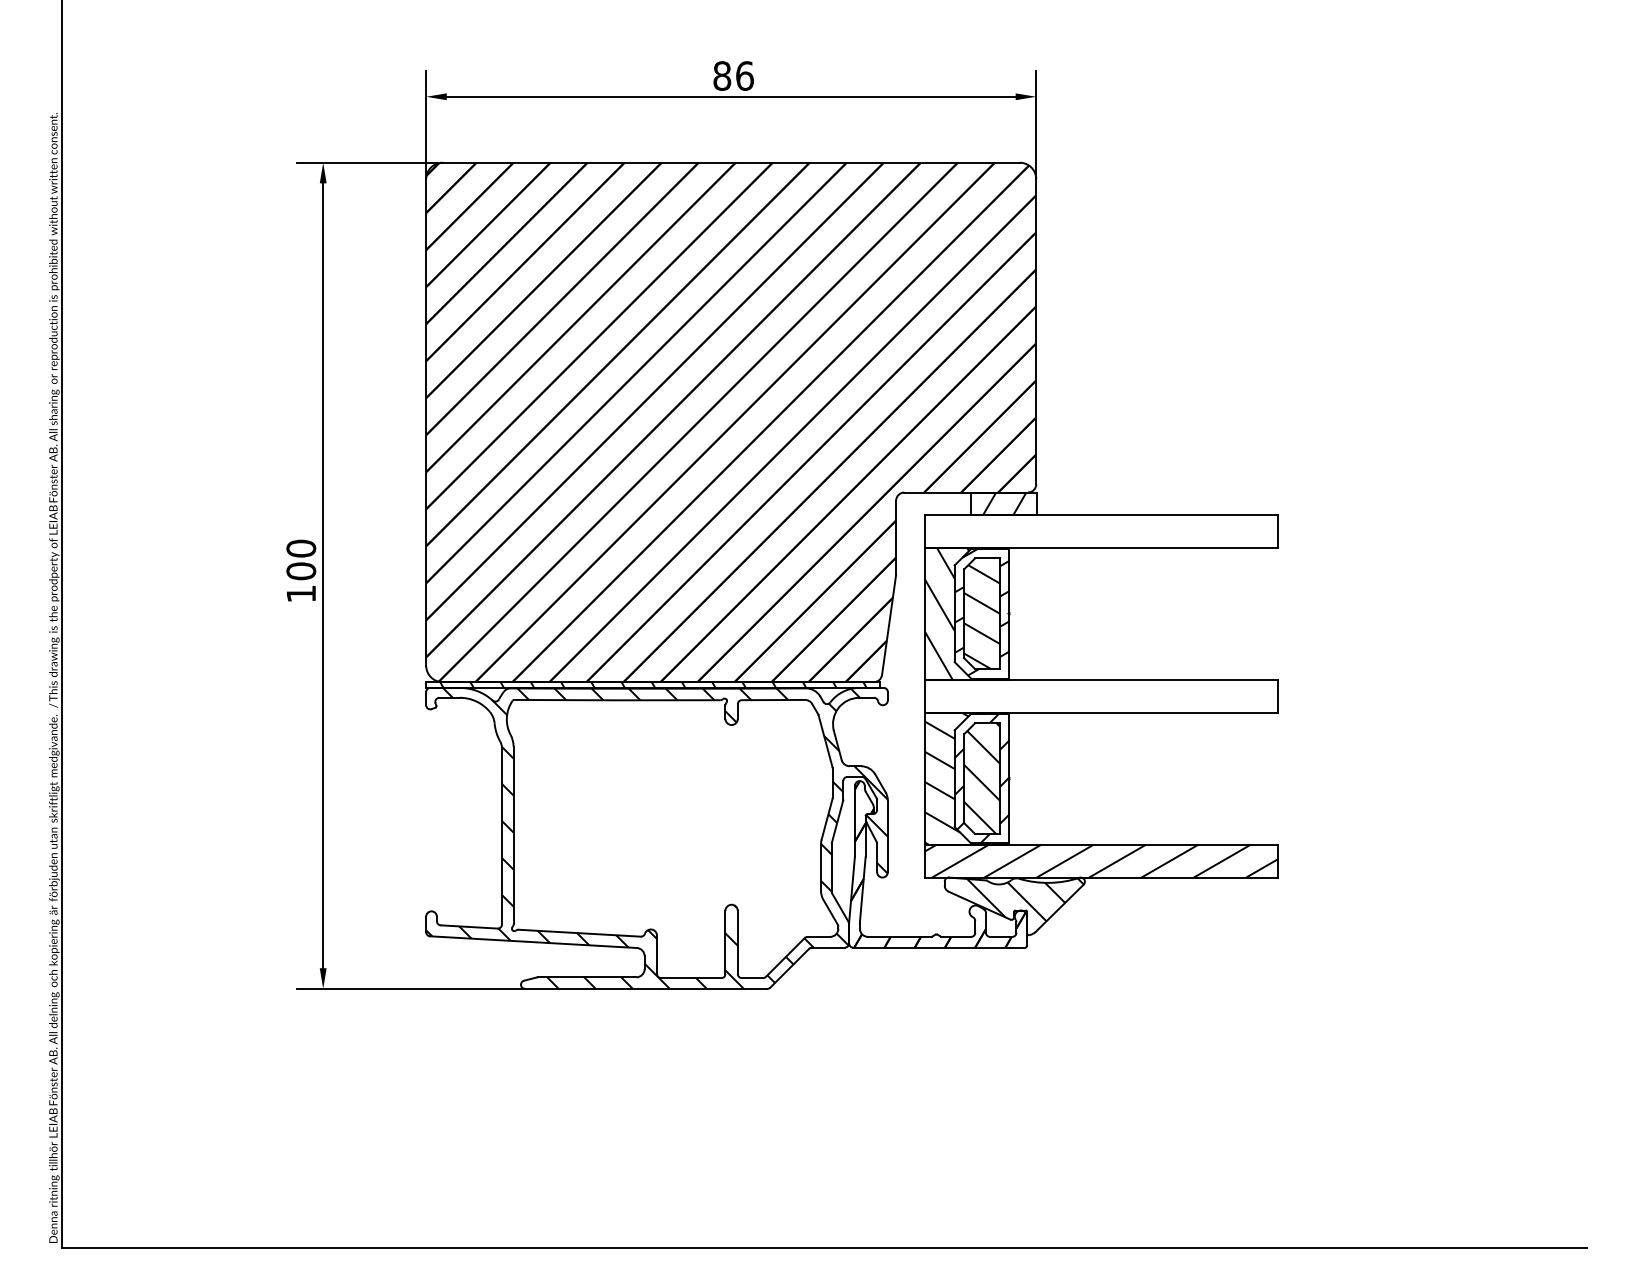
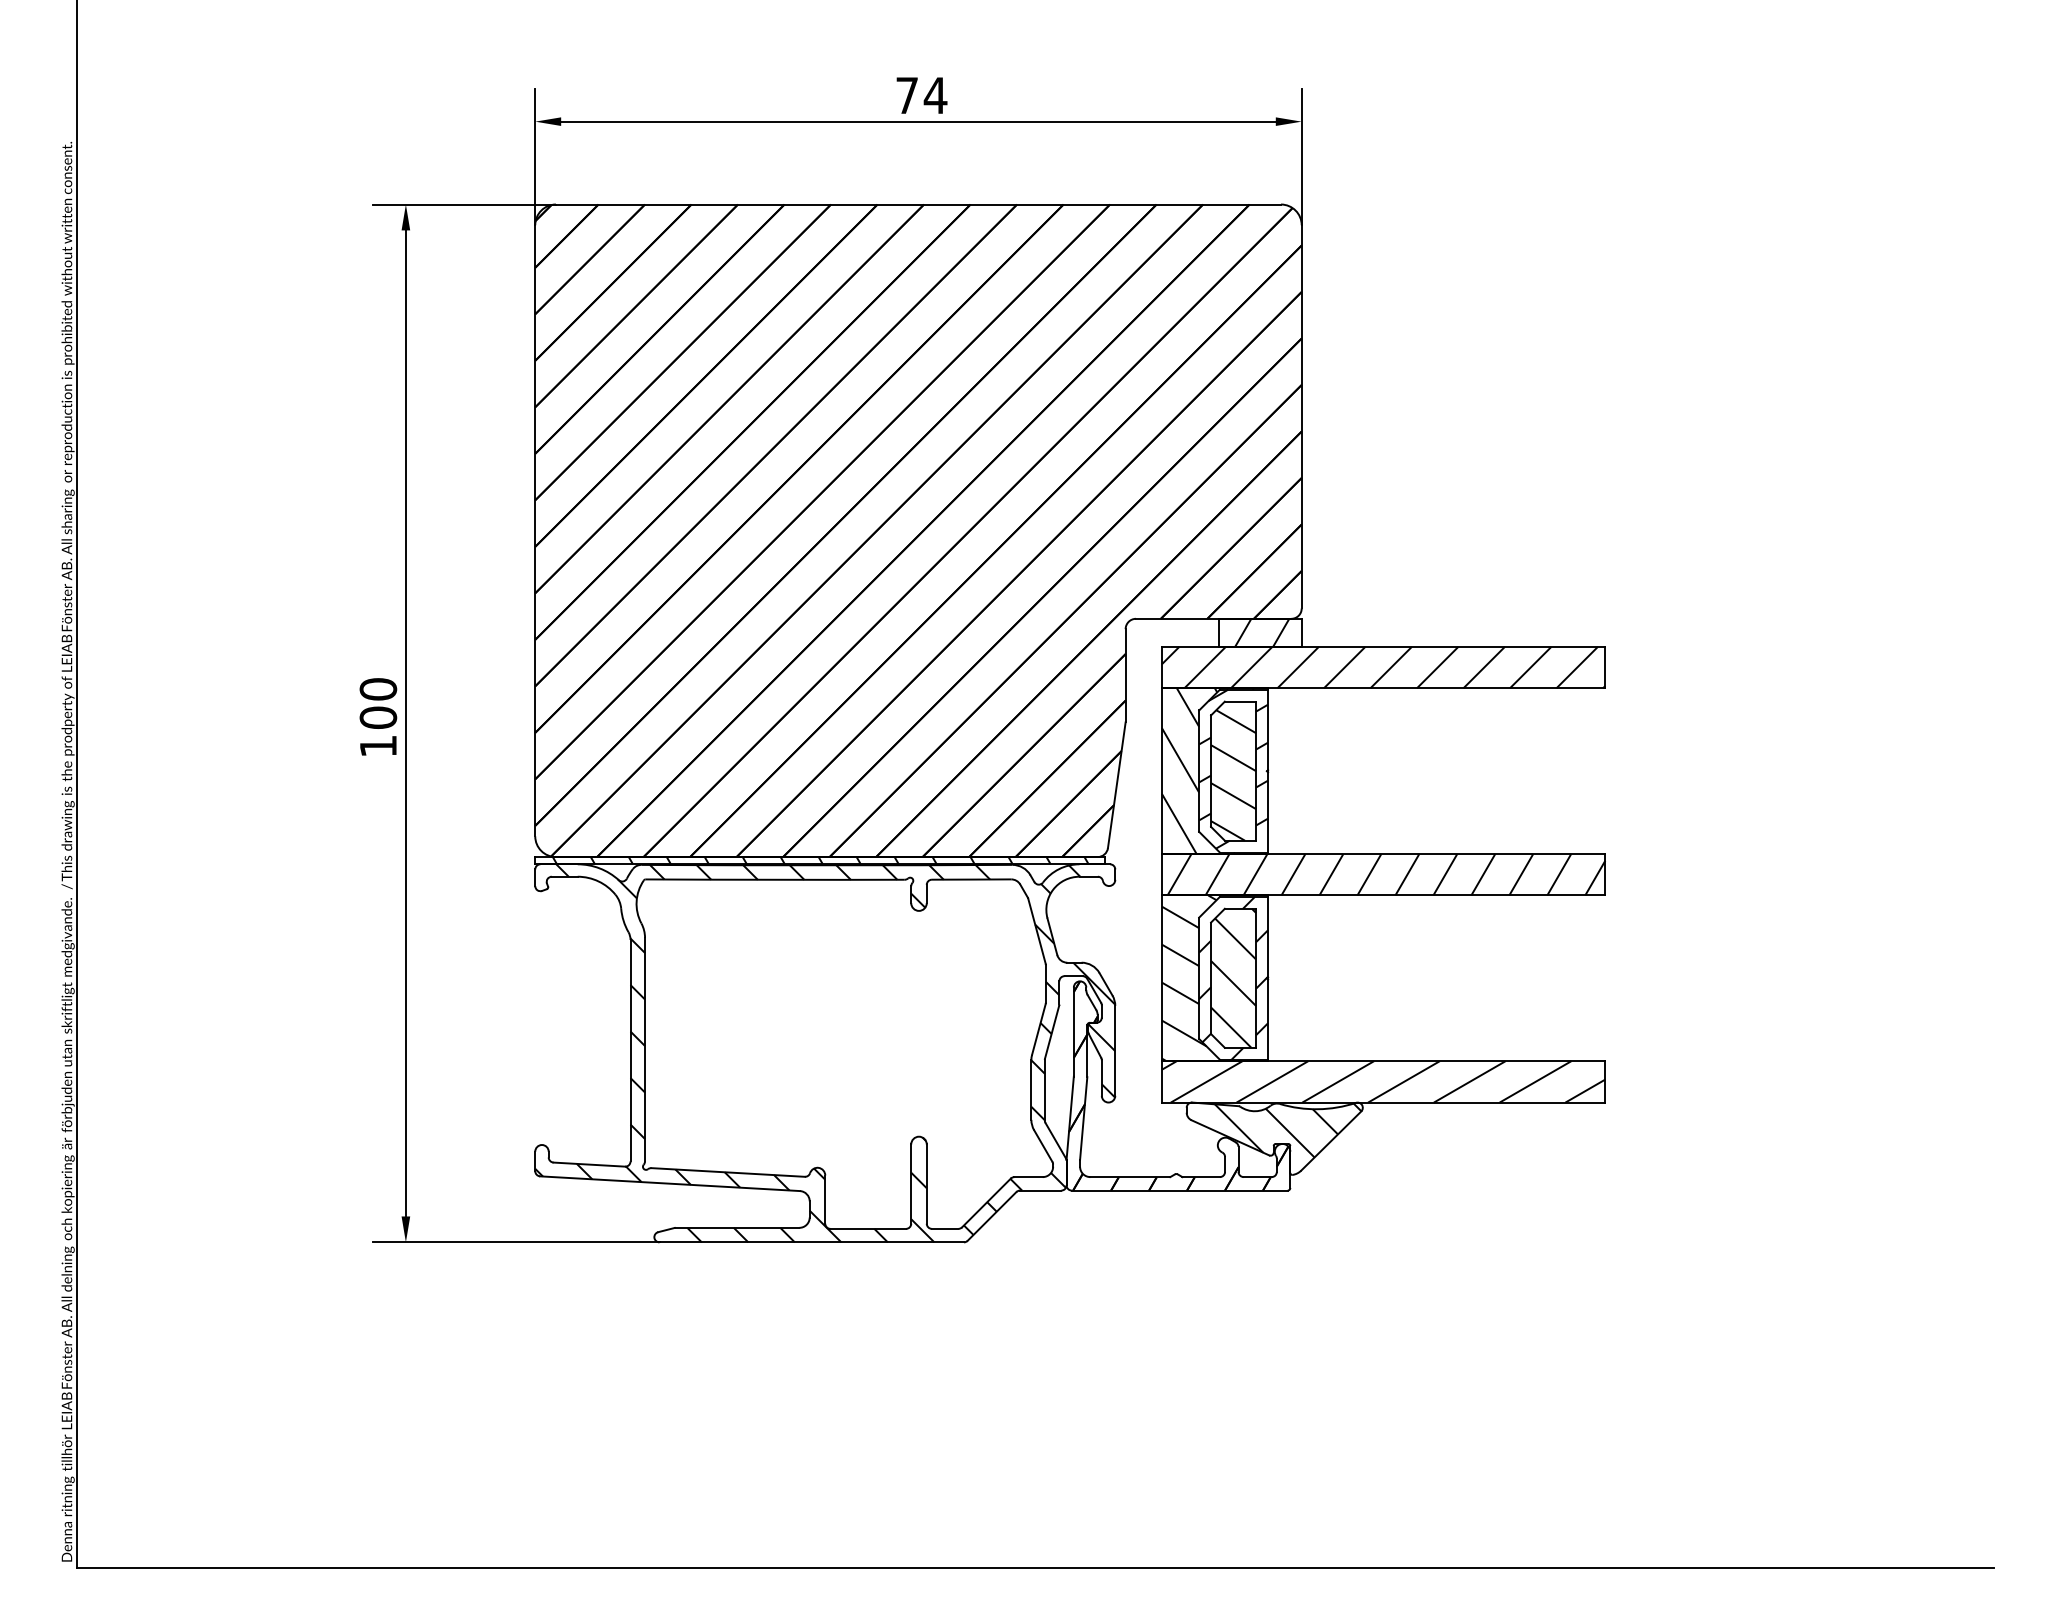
text: (733, 75) -> (921, 94), 86 -> 74
hatch: (1100, 530) -> (1382, 666), added
hatch: (1103, 695) -> (1386, 873), added

